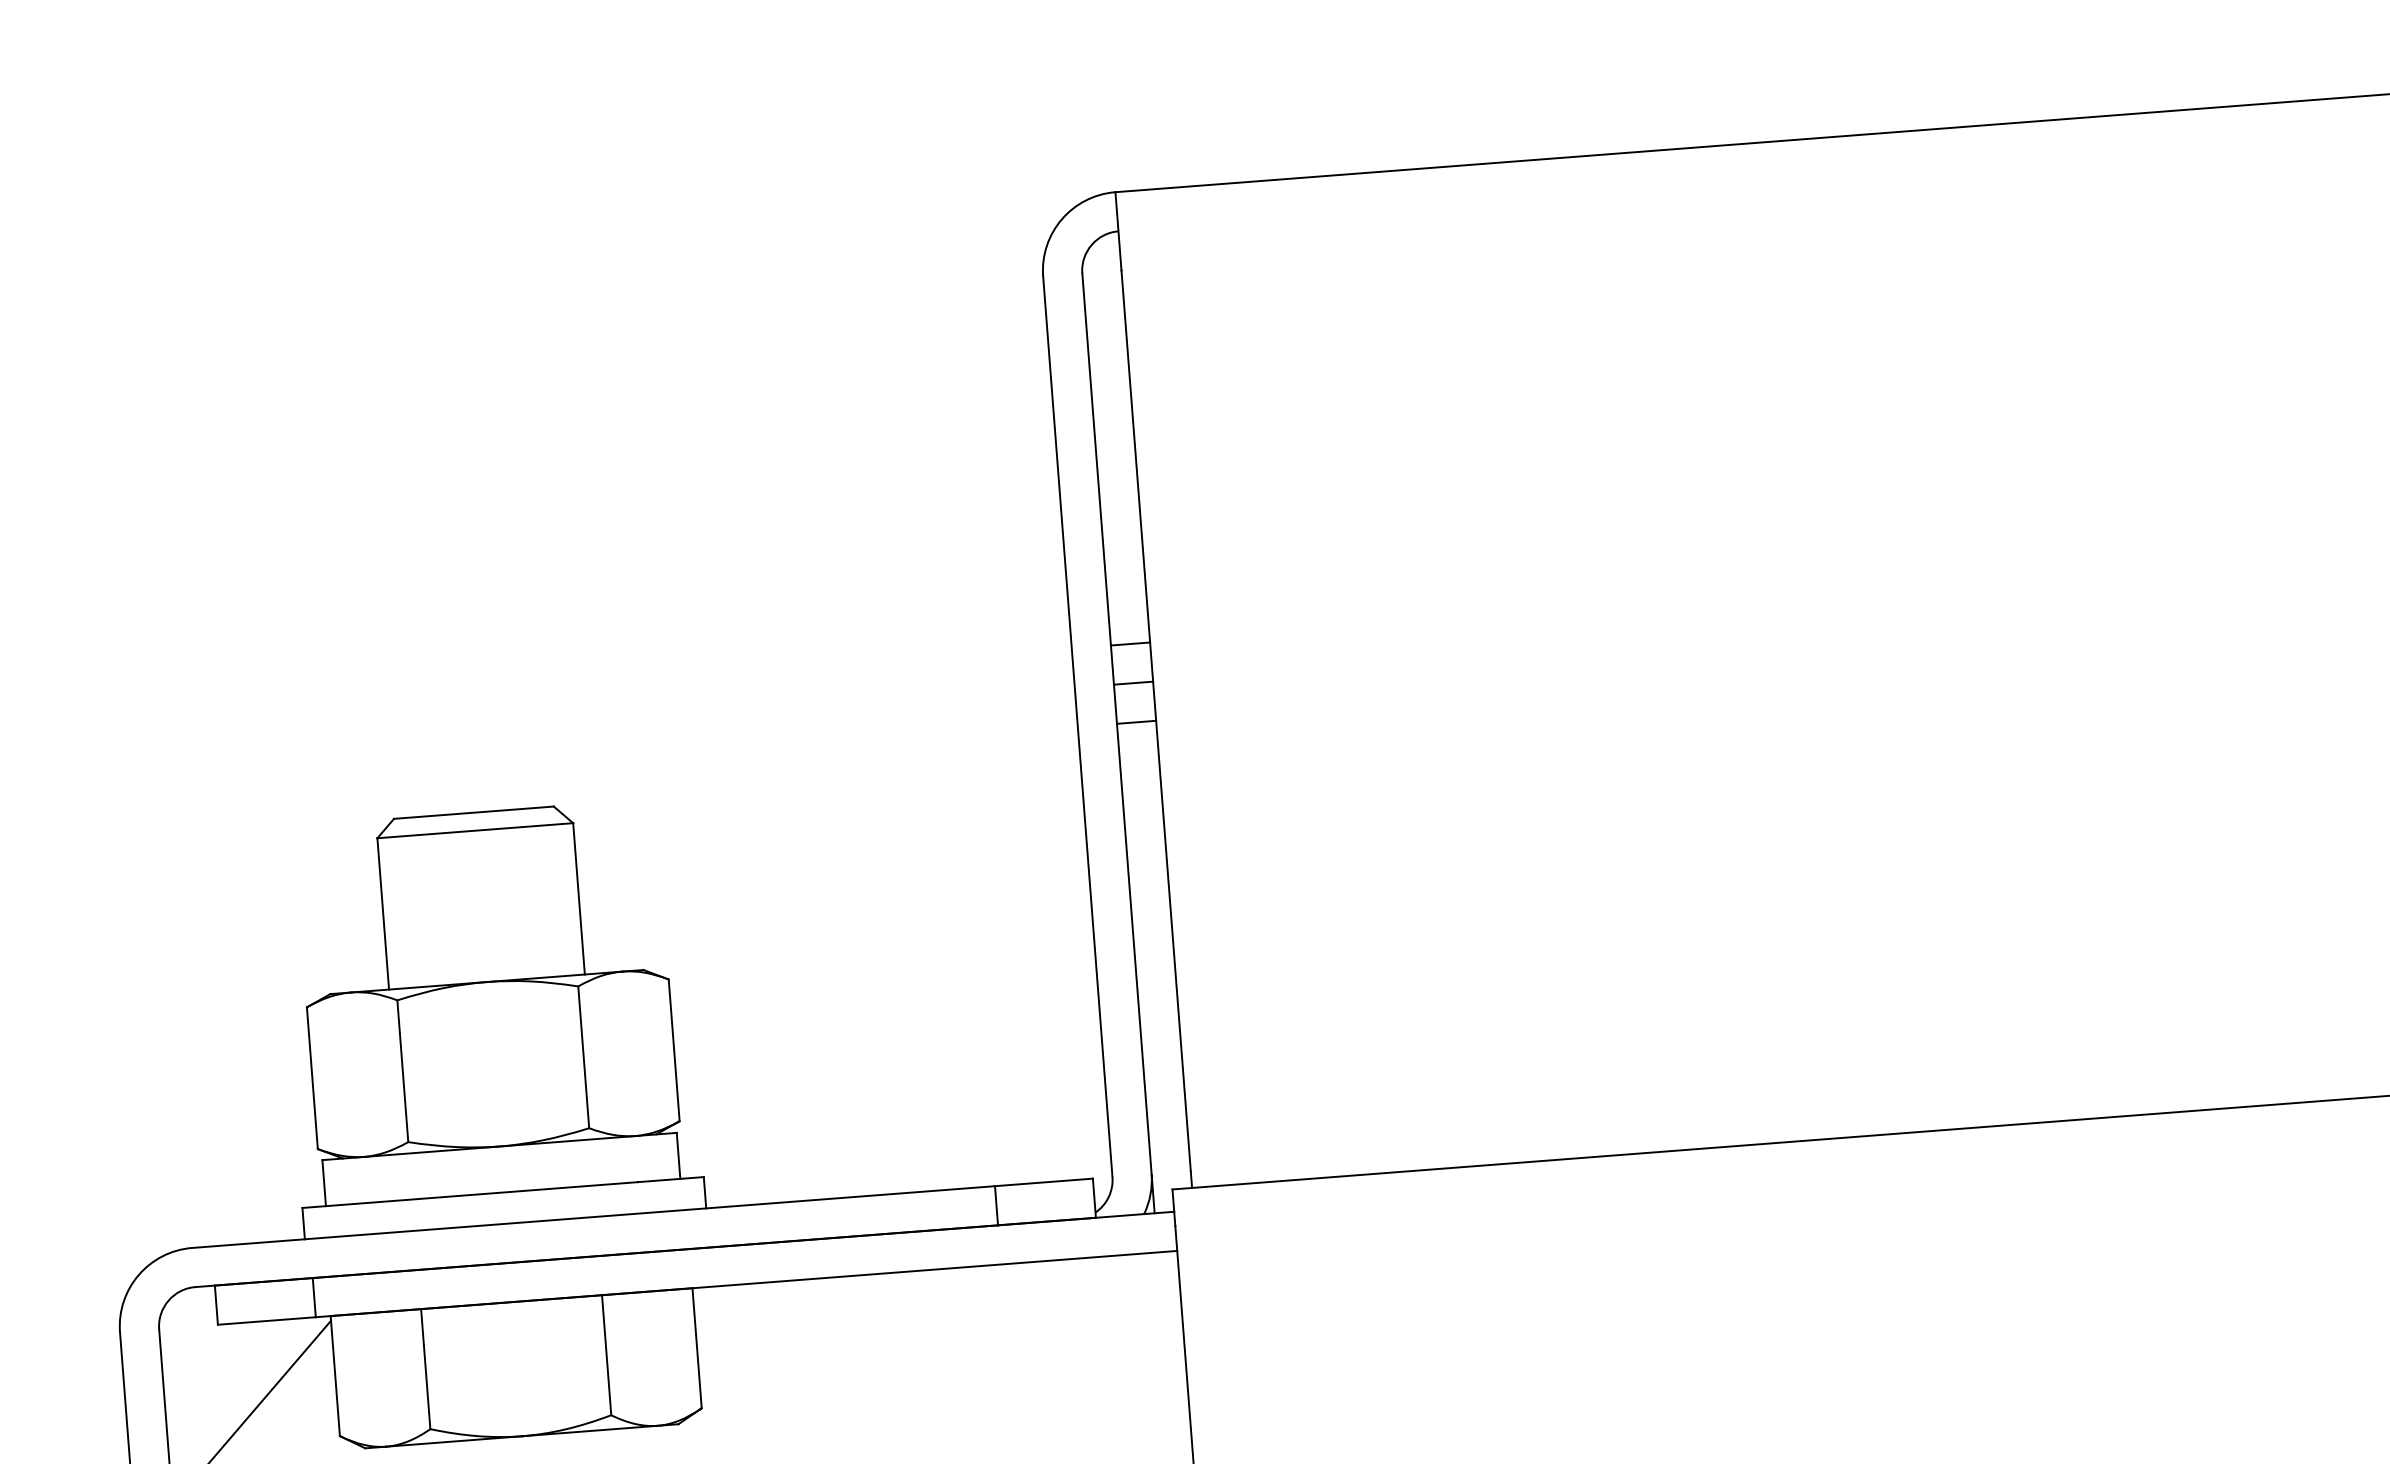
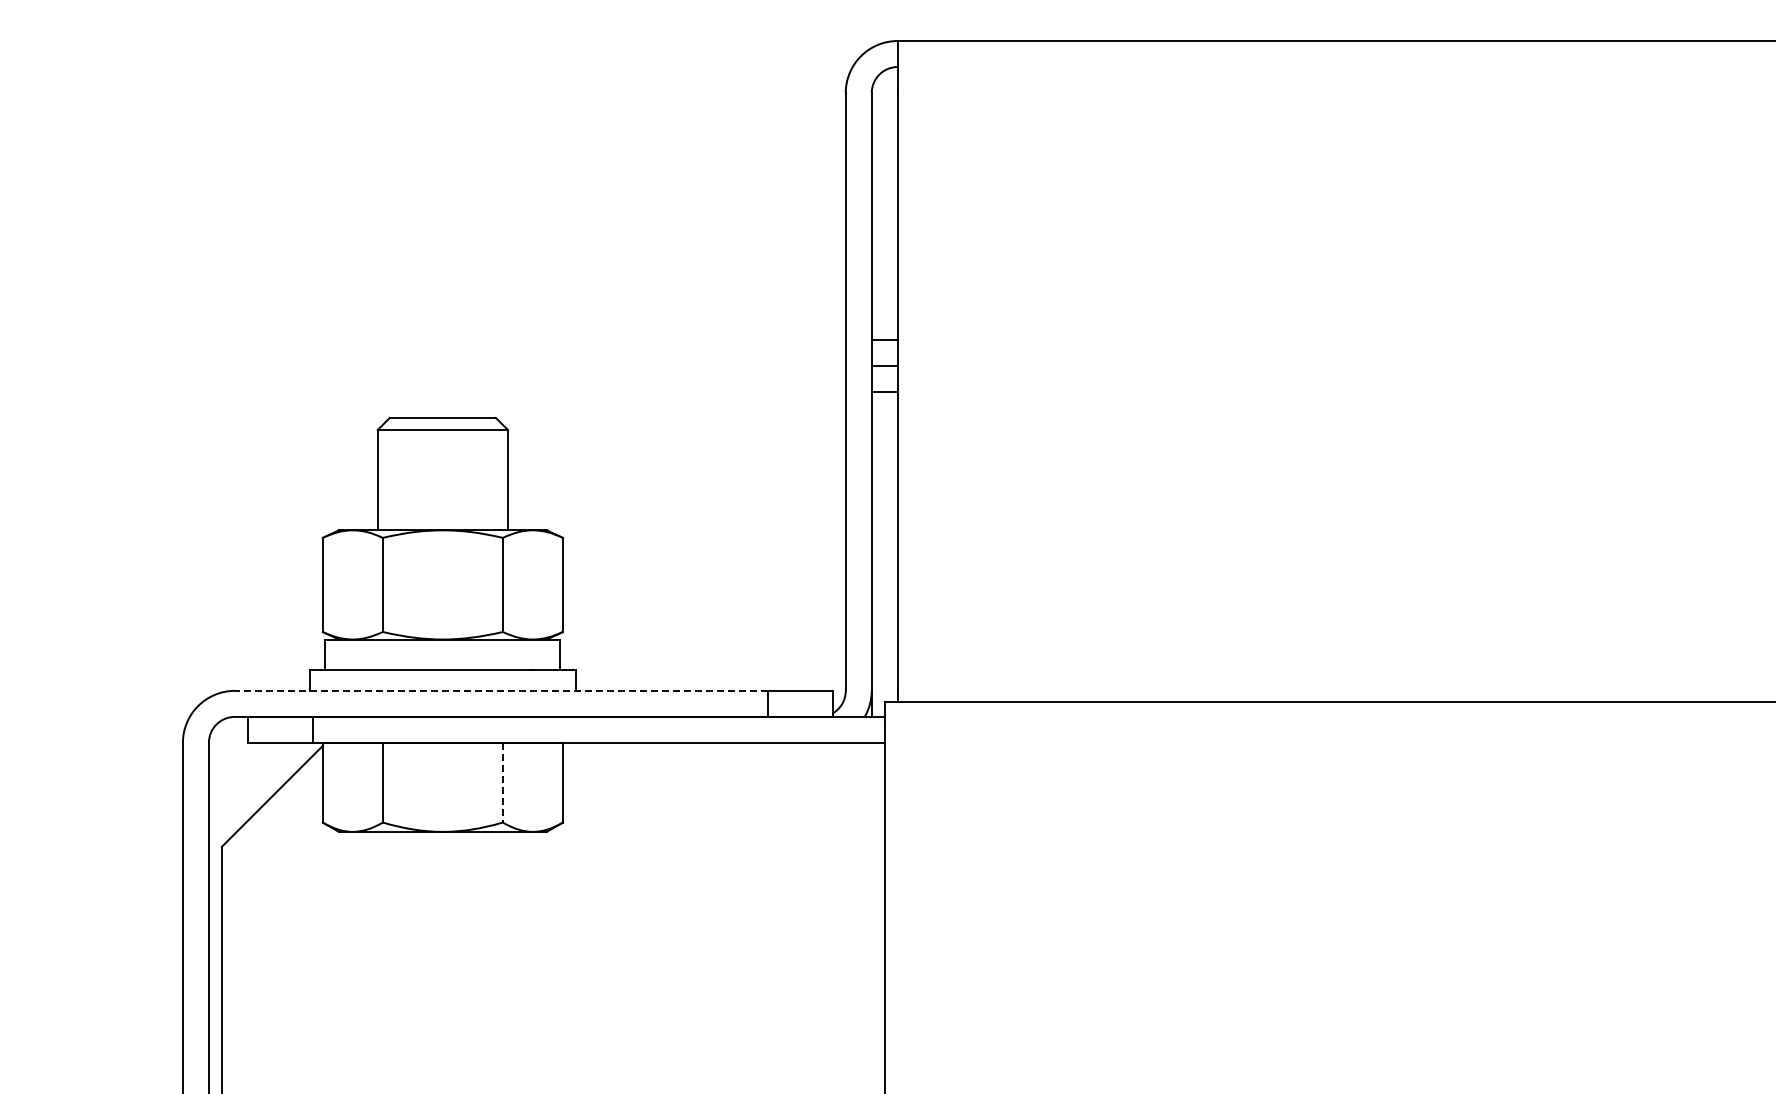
line: (592, 1216) -> (500, 690), solid -> dashed
line: (606, 1354) -> (502, 782), solid -> dashed

